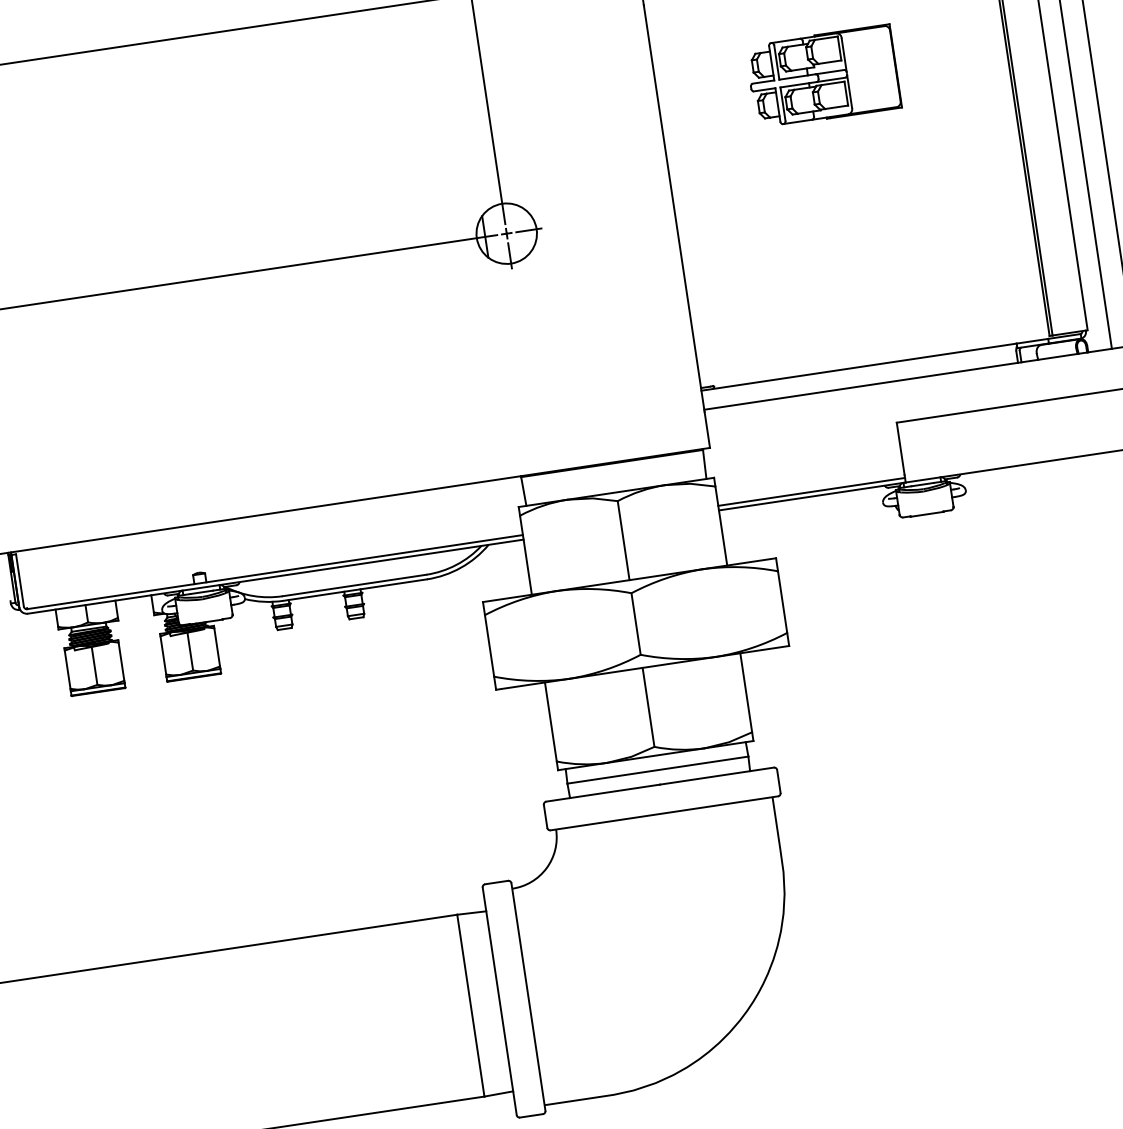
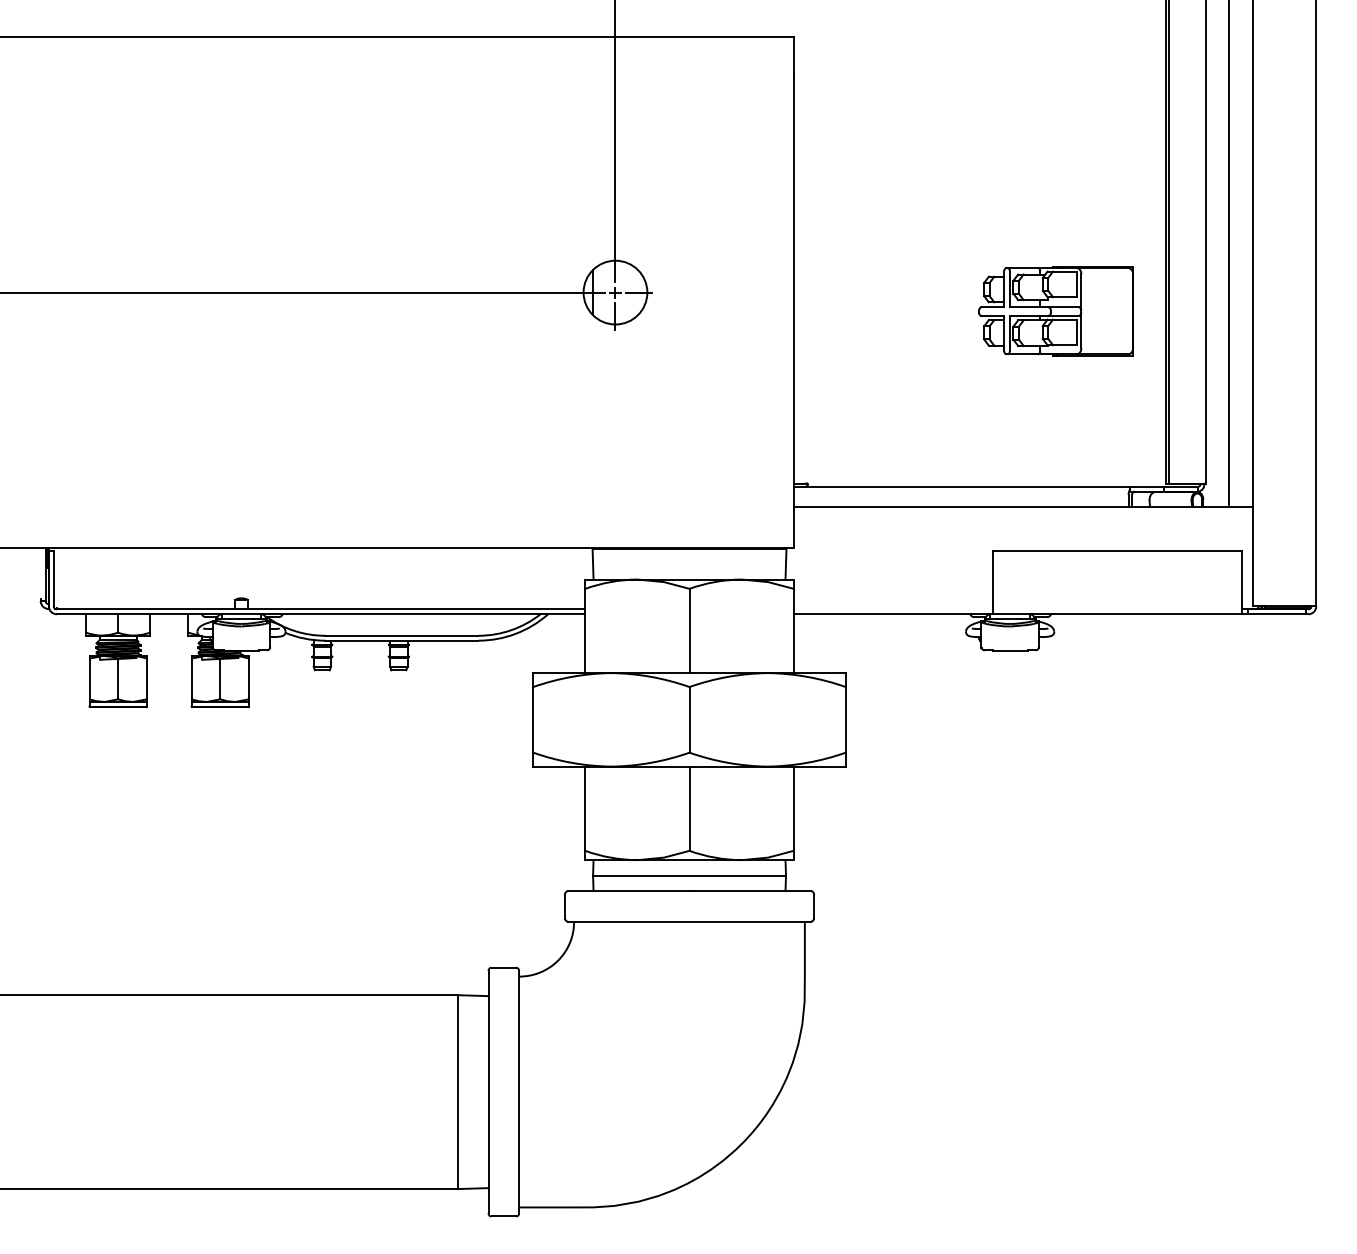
part: (822, 77) -> (1055, 311), moved
line: (810, 492) -> (892, 609), removed

